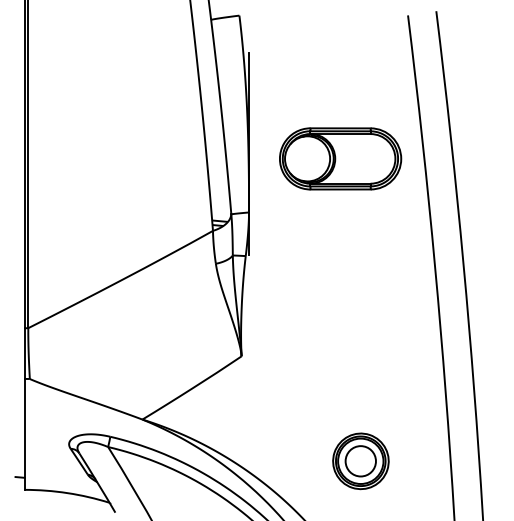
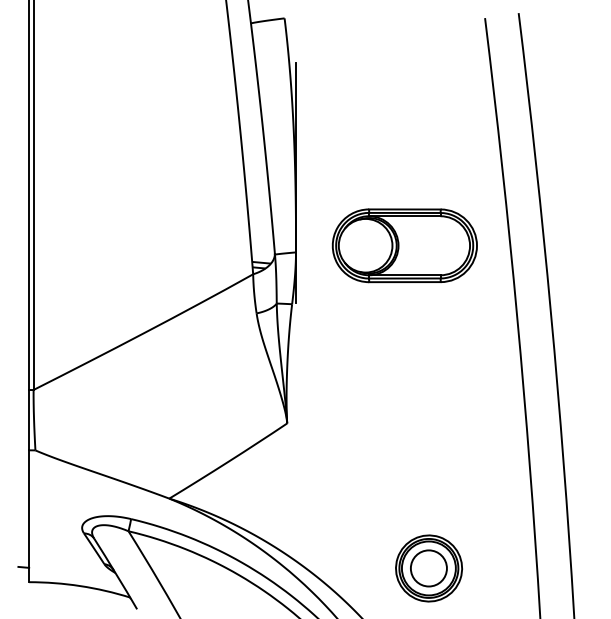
part: (340, 158) -> (404, 245), moved
part: (360, 461) -> (428, 568), moved

